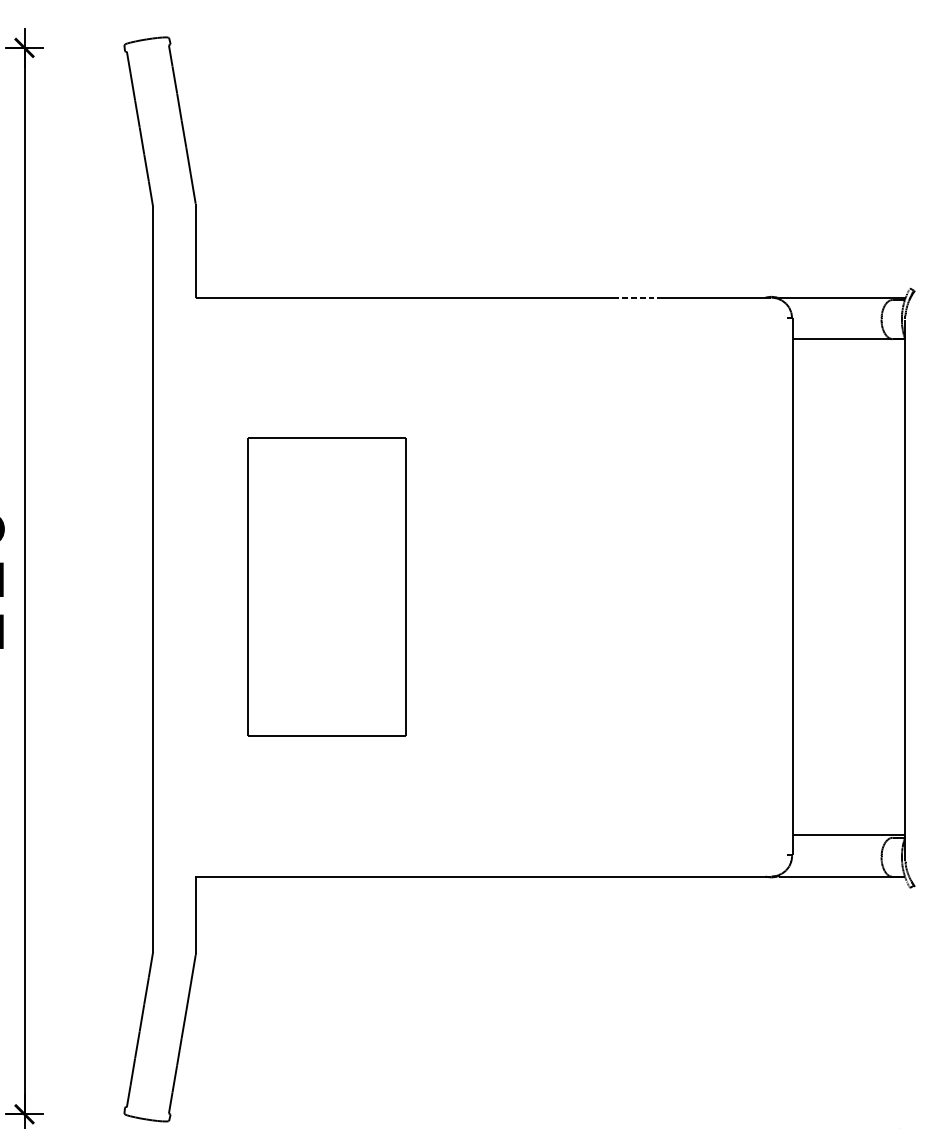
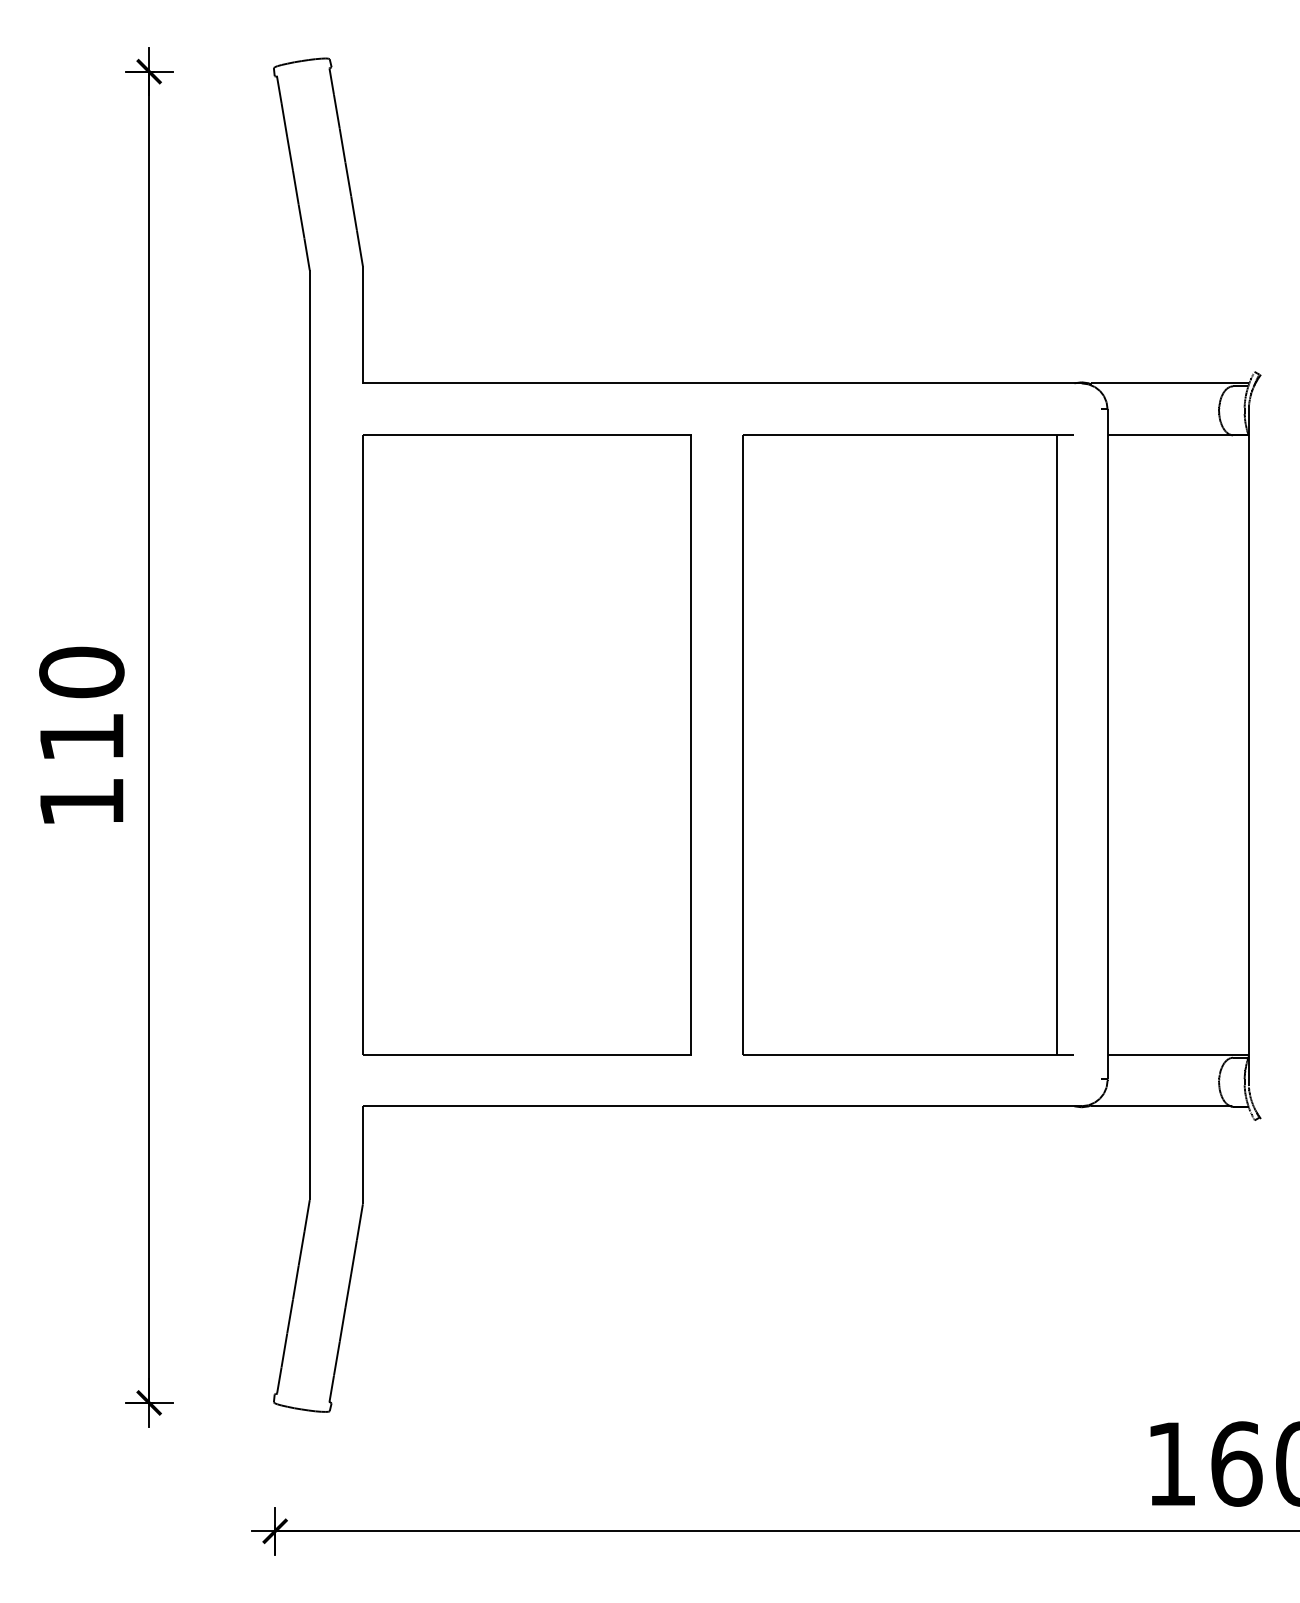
line: (635, 297) -> (911, 383), dashed -> solid
part: (326, 586) -> (526, 744), size x1.67
part: (631, 586) -> (907, 744), added

